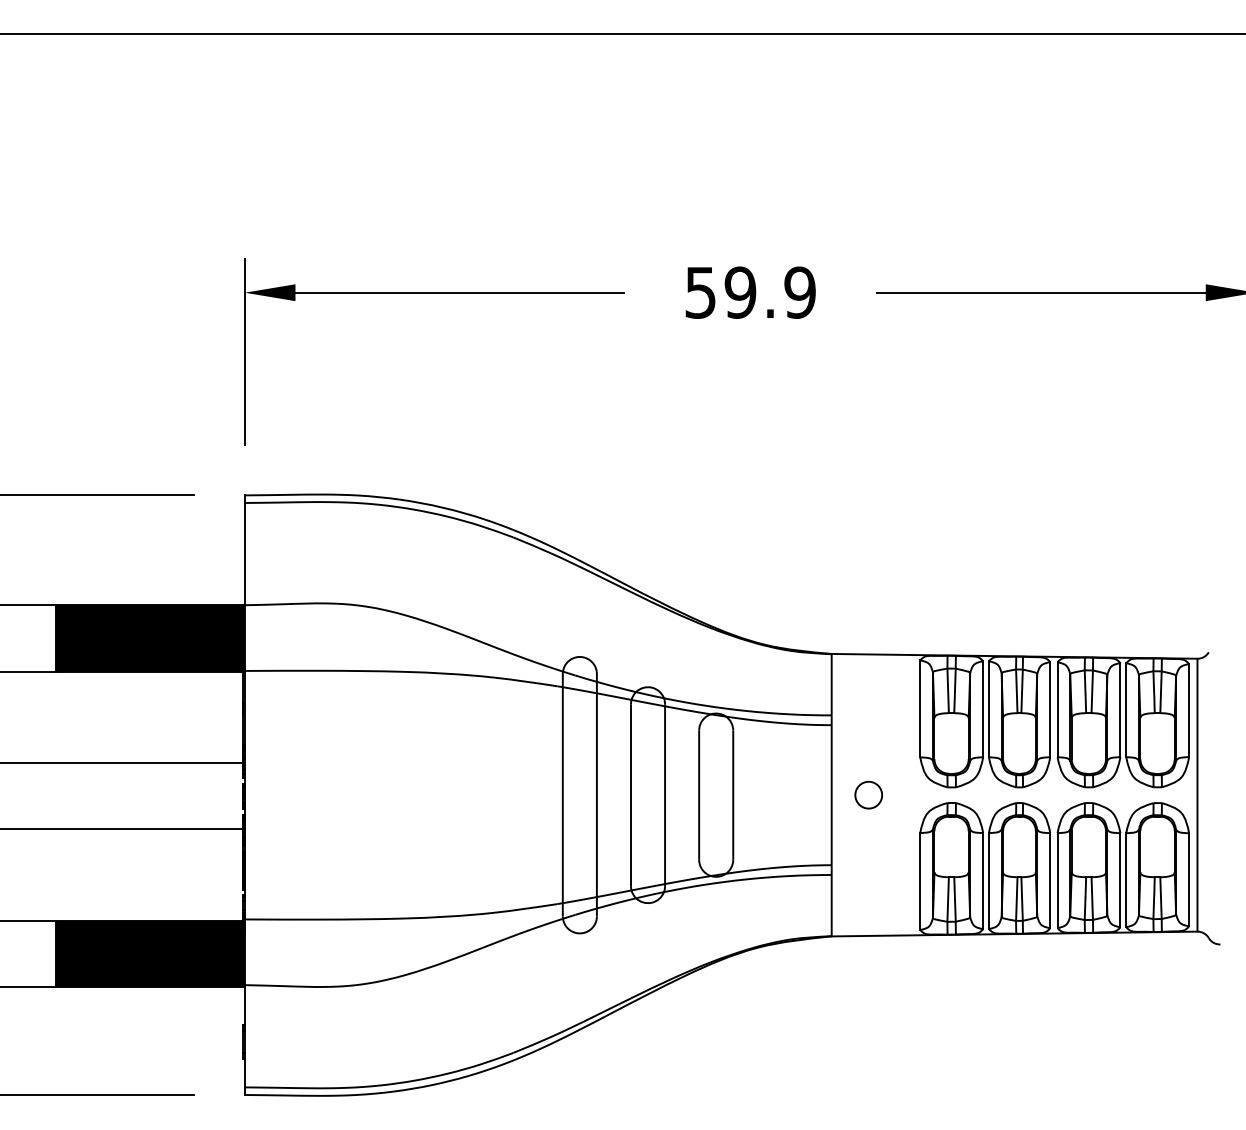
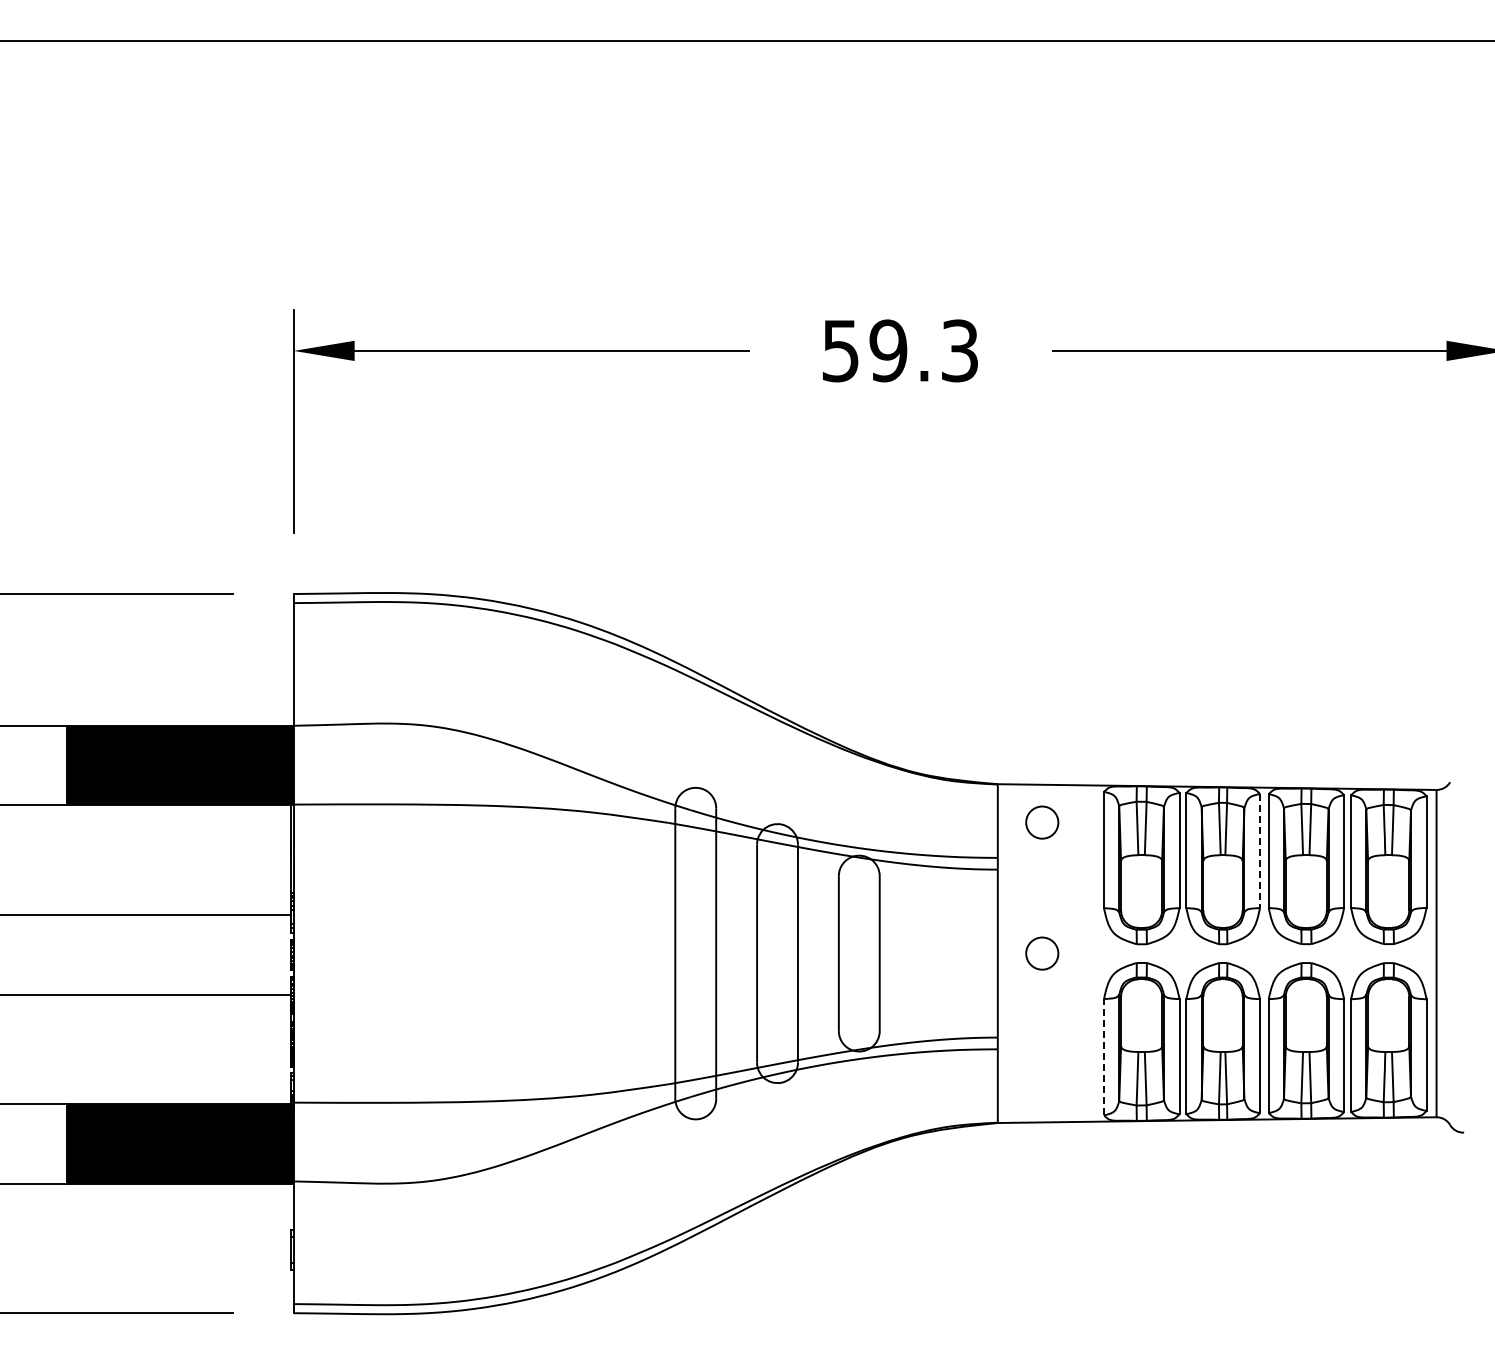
text: (799, 292) -> (959, 350), 59.9 -> 59.3
circle: (868, 685) -> (1042, 822), added
line: (1050, 710) -> (1260, 851), solid -> dashed
line: (920, 880) -> (1104, 1056), solid -> dashed

